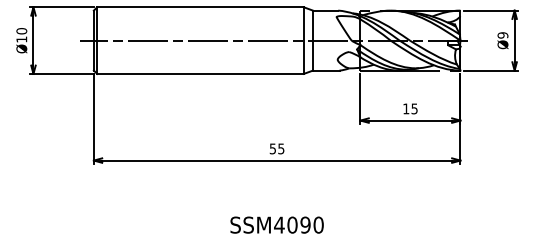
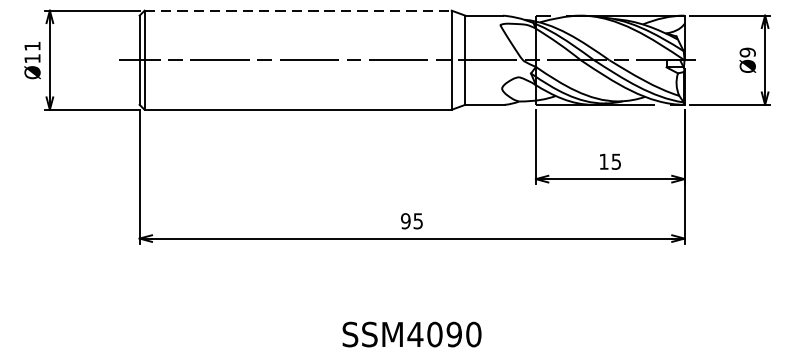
line: (201, 7) -> (299, 11), solid -> dashed
text: (21, 31) -> (32, 46), Ø10 -> Ø11
text: (272, 148) -> (405, 220), 55 -> 95

